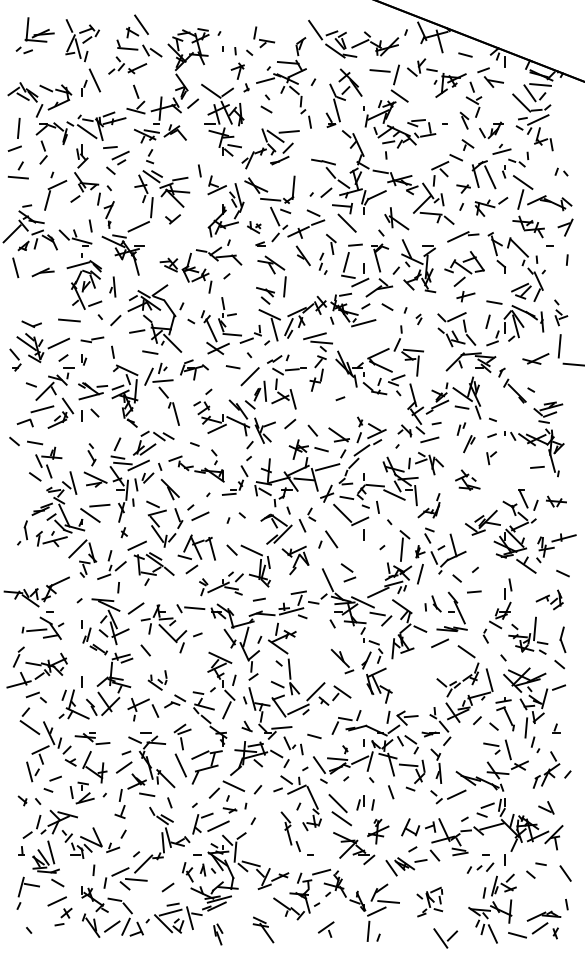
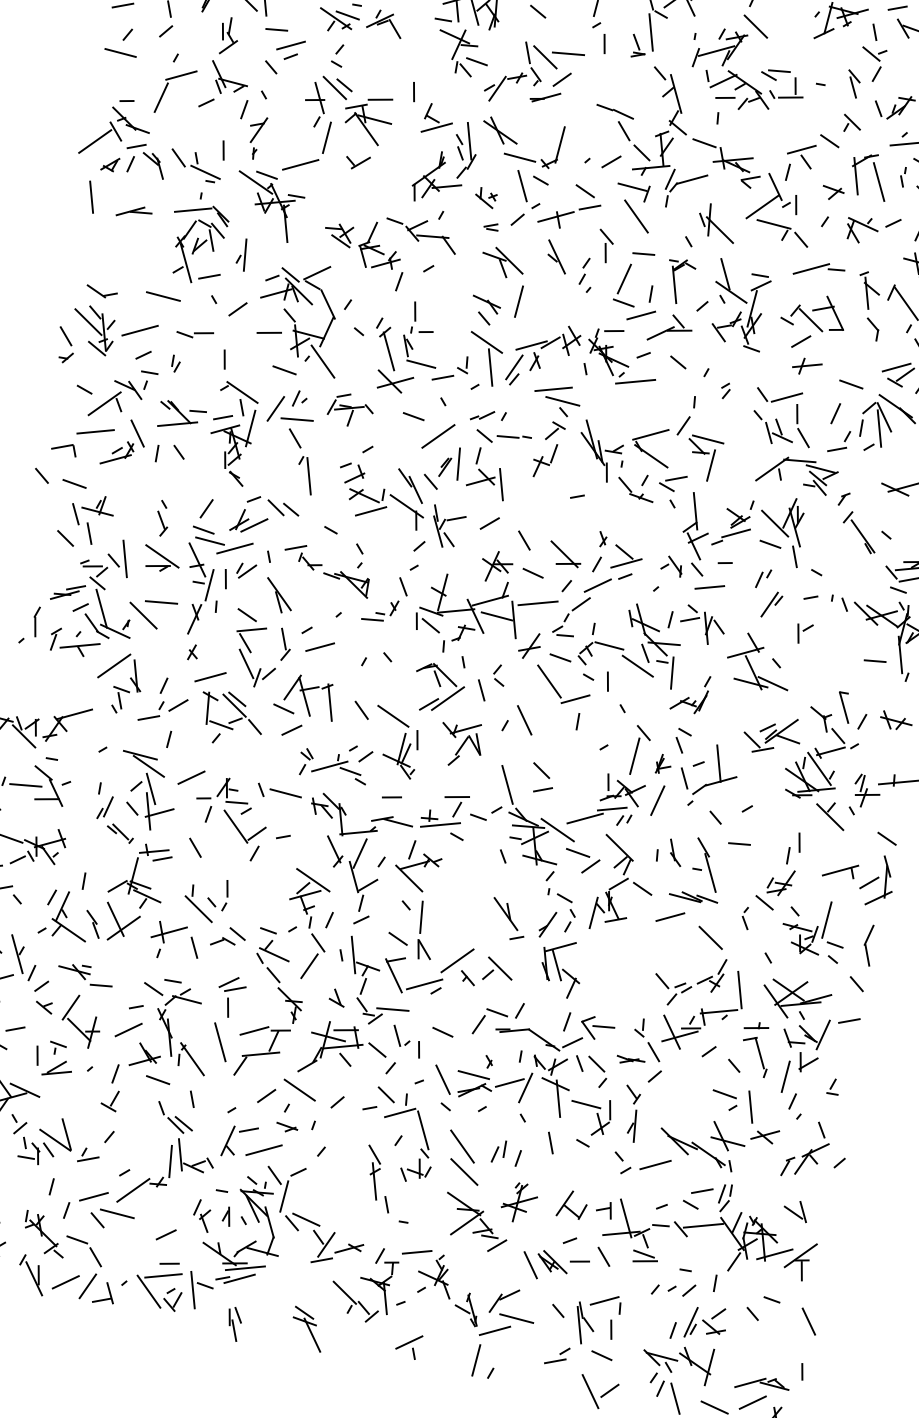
part: (467, 480) -> (759, 662), size x1.67
part: (549, 599) -> (858, 876), size x1.67
part: (157, 680) -> (206, 899), size x1.43
part: (429, 901) -> (582, 1329), size x1.67

